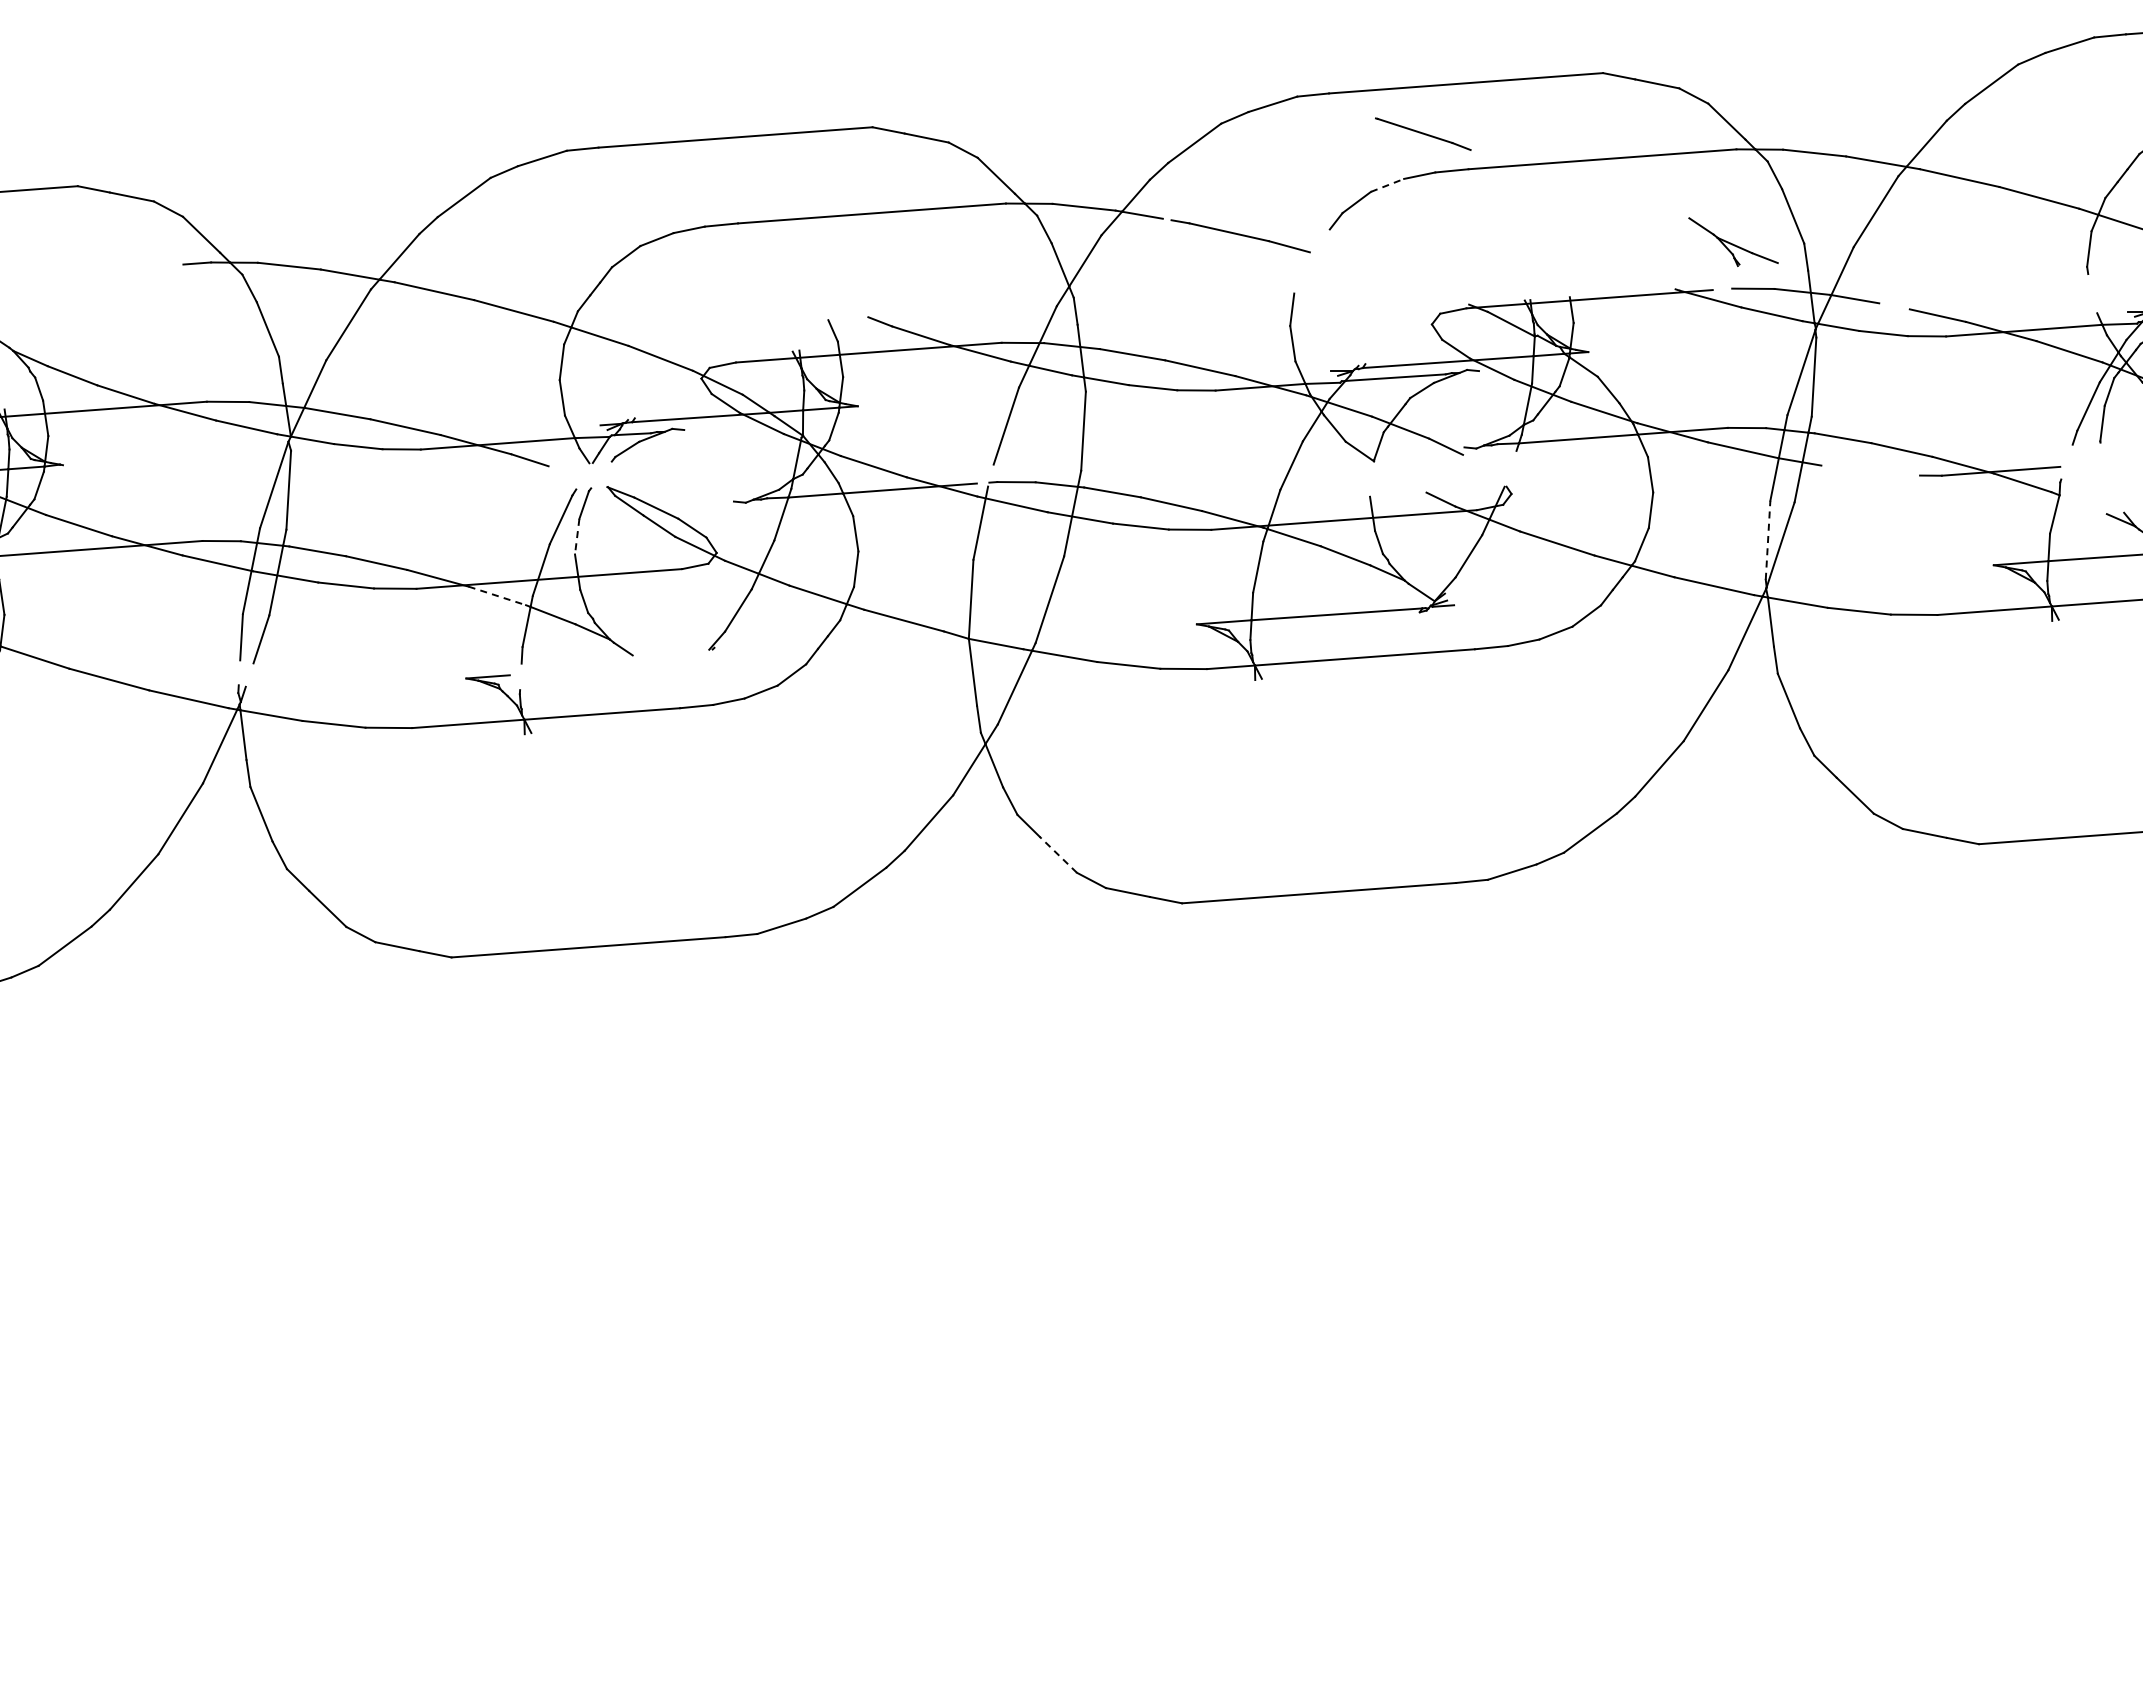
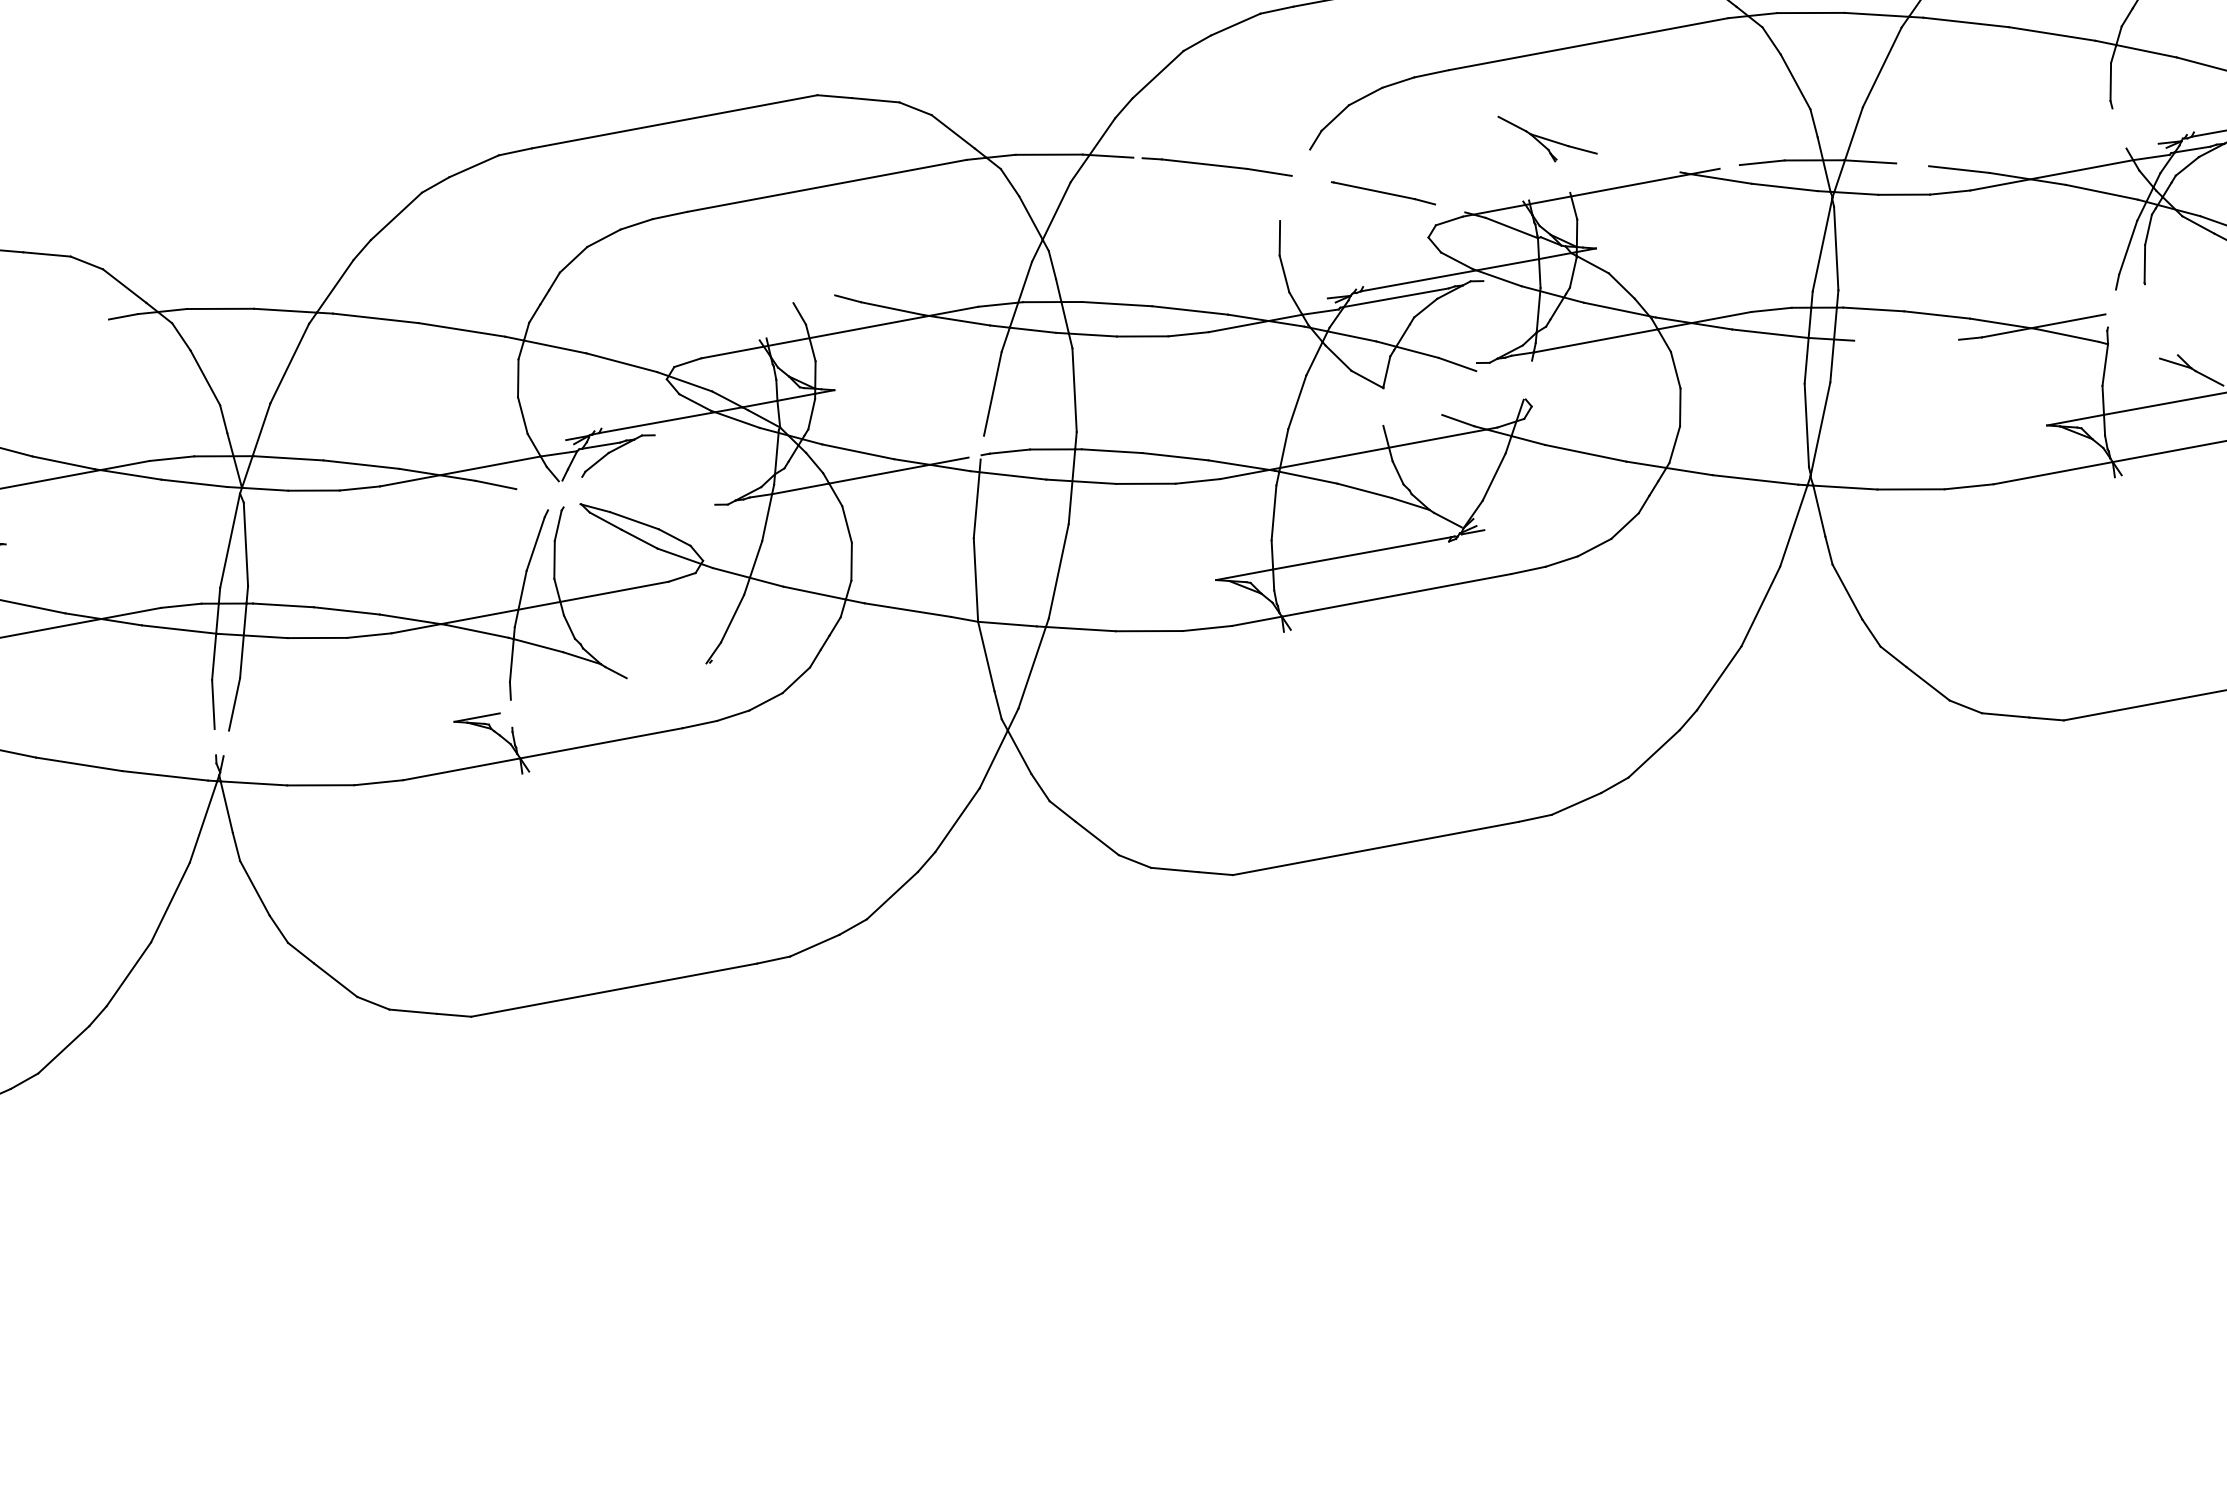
line: (1423, 133) -> (1383, 192), moved
line: (1387, 185) -> (1365, 96), dashed -> solid
part: (1733, 241) -> (1547, 136), moved
line: (577, 536) -> (554, 559), dashed -> solid
line: (1768, 540) -> (1807, 425), dashed -> solid
line: (497, 596) -> (477, 631), dashed -> solid
line: (1058, 854) -> (1097, 838), dashed -> solid

